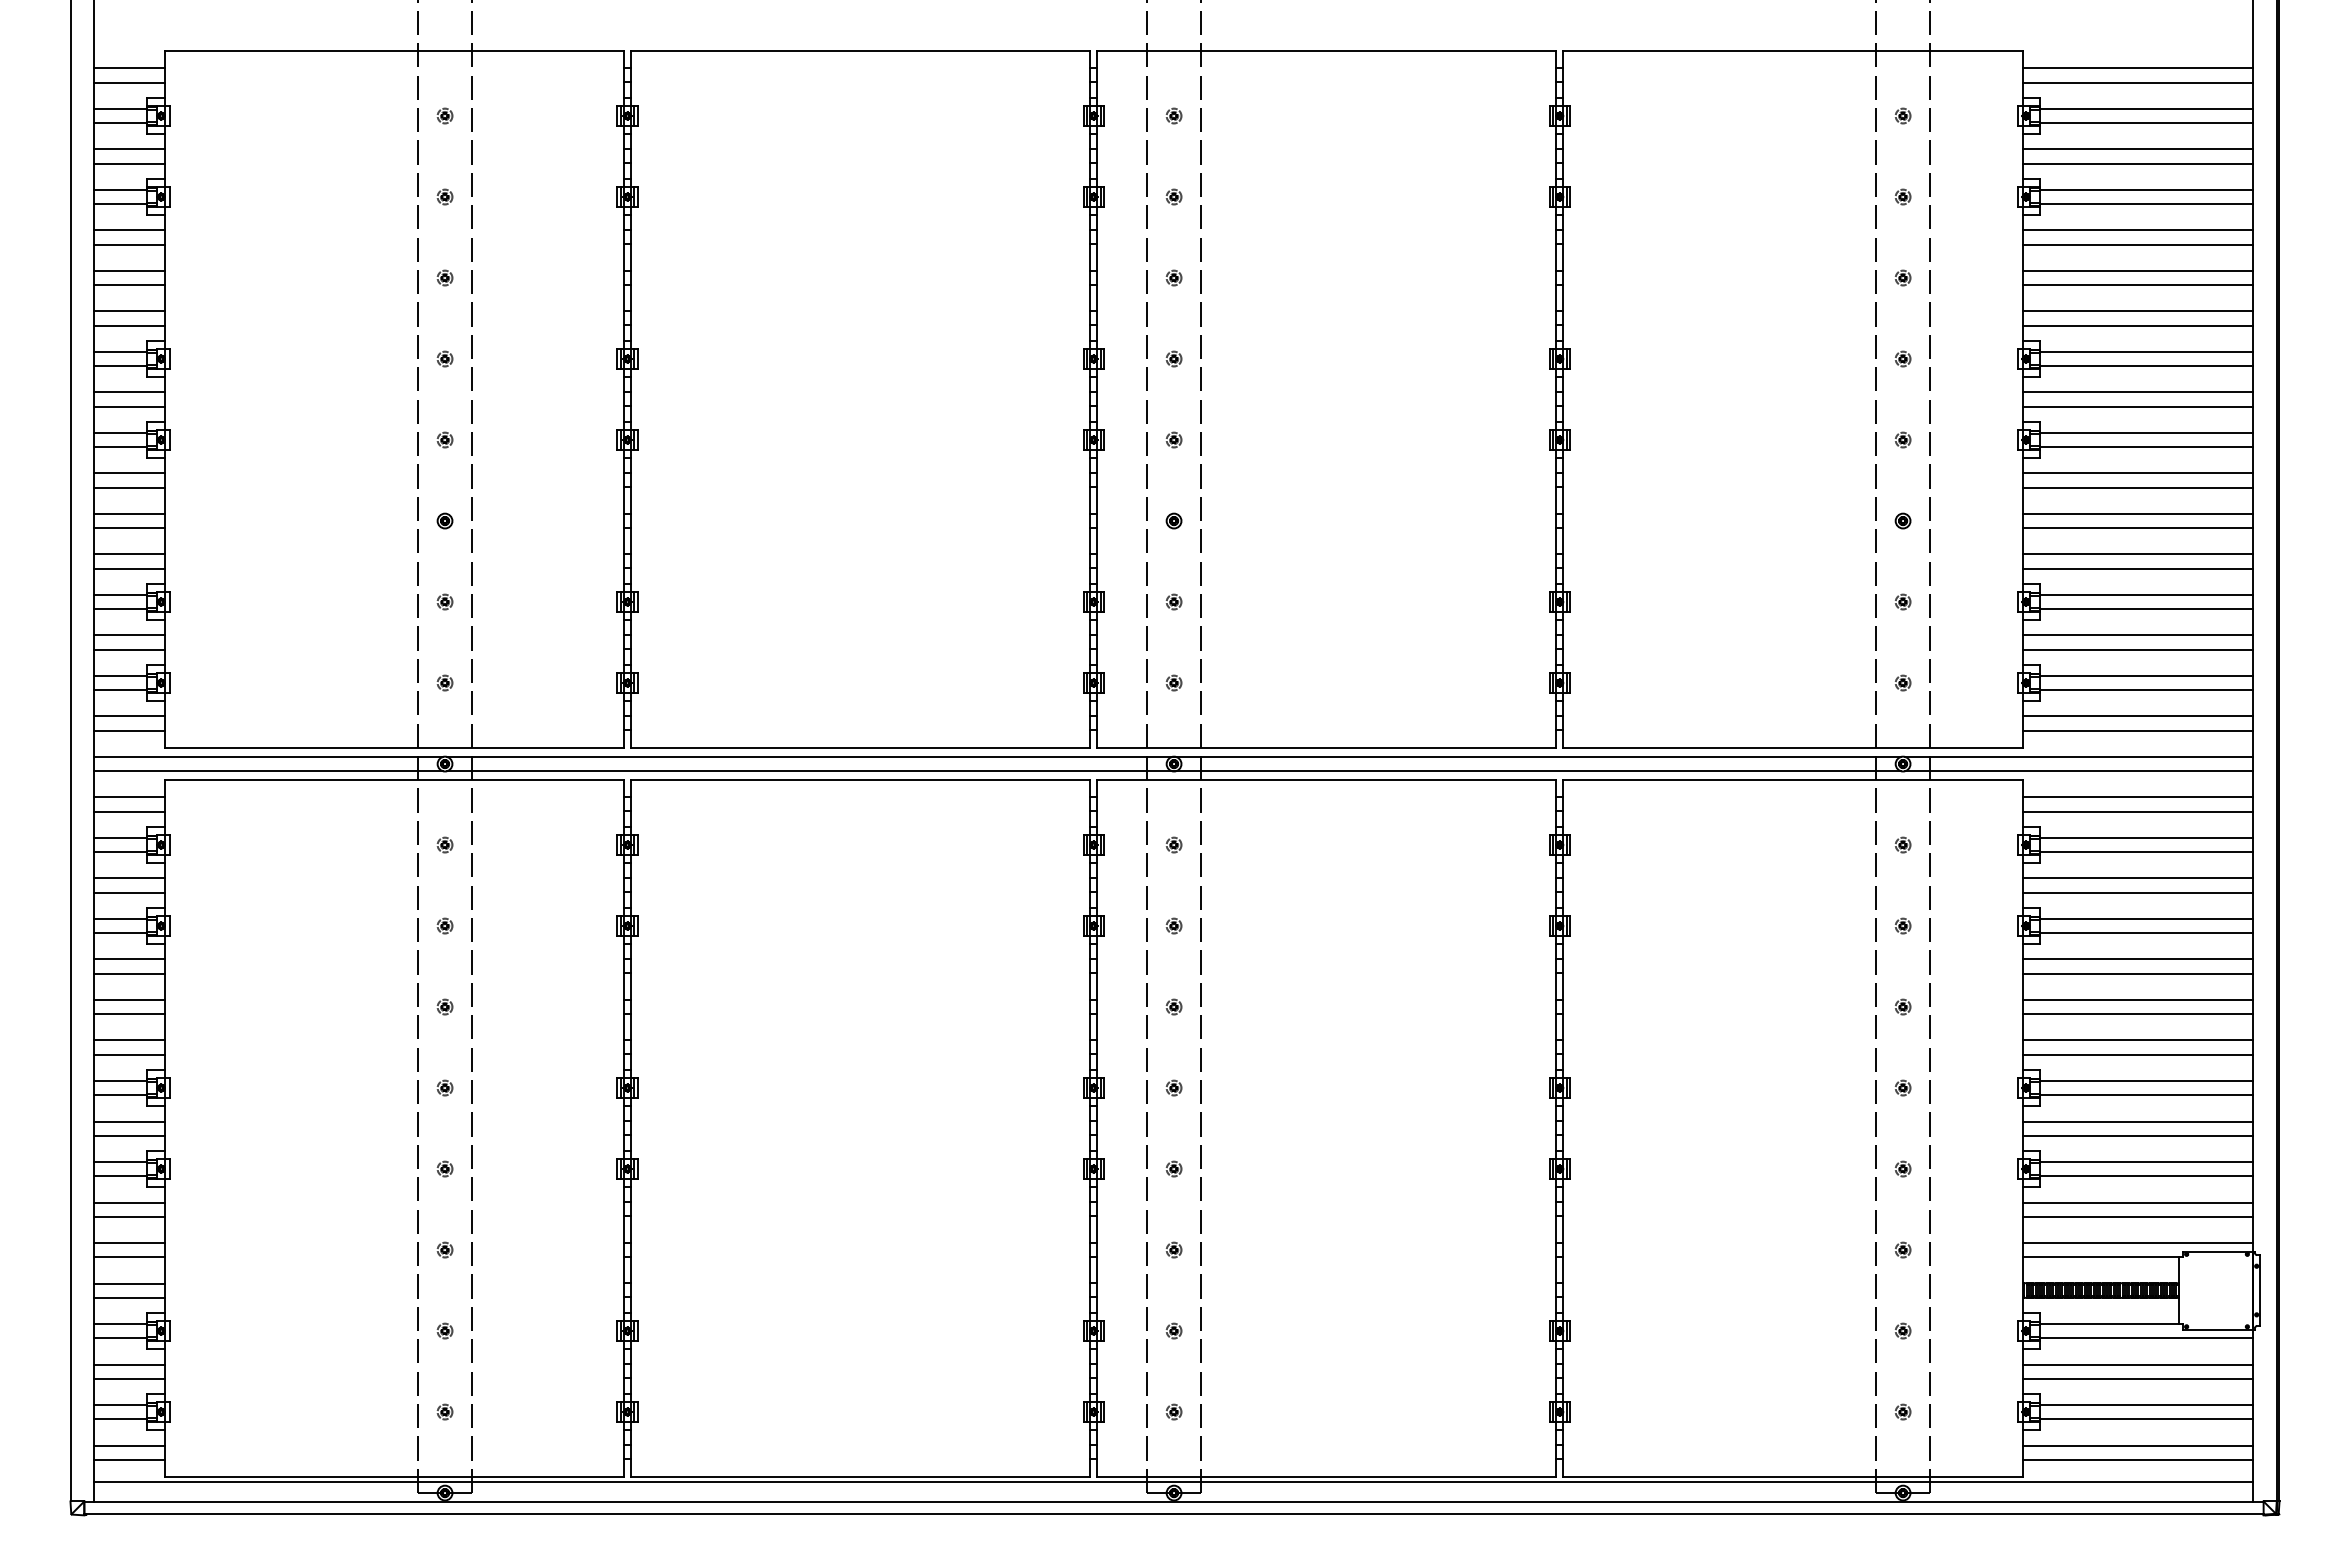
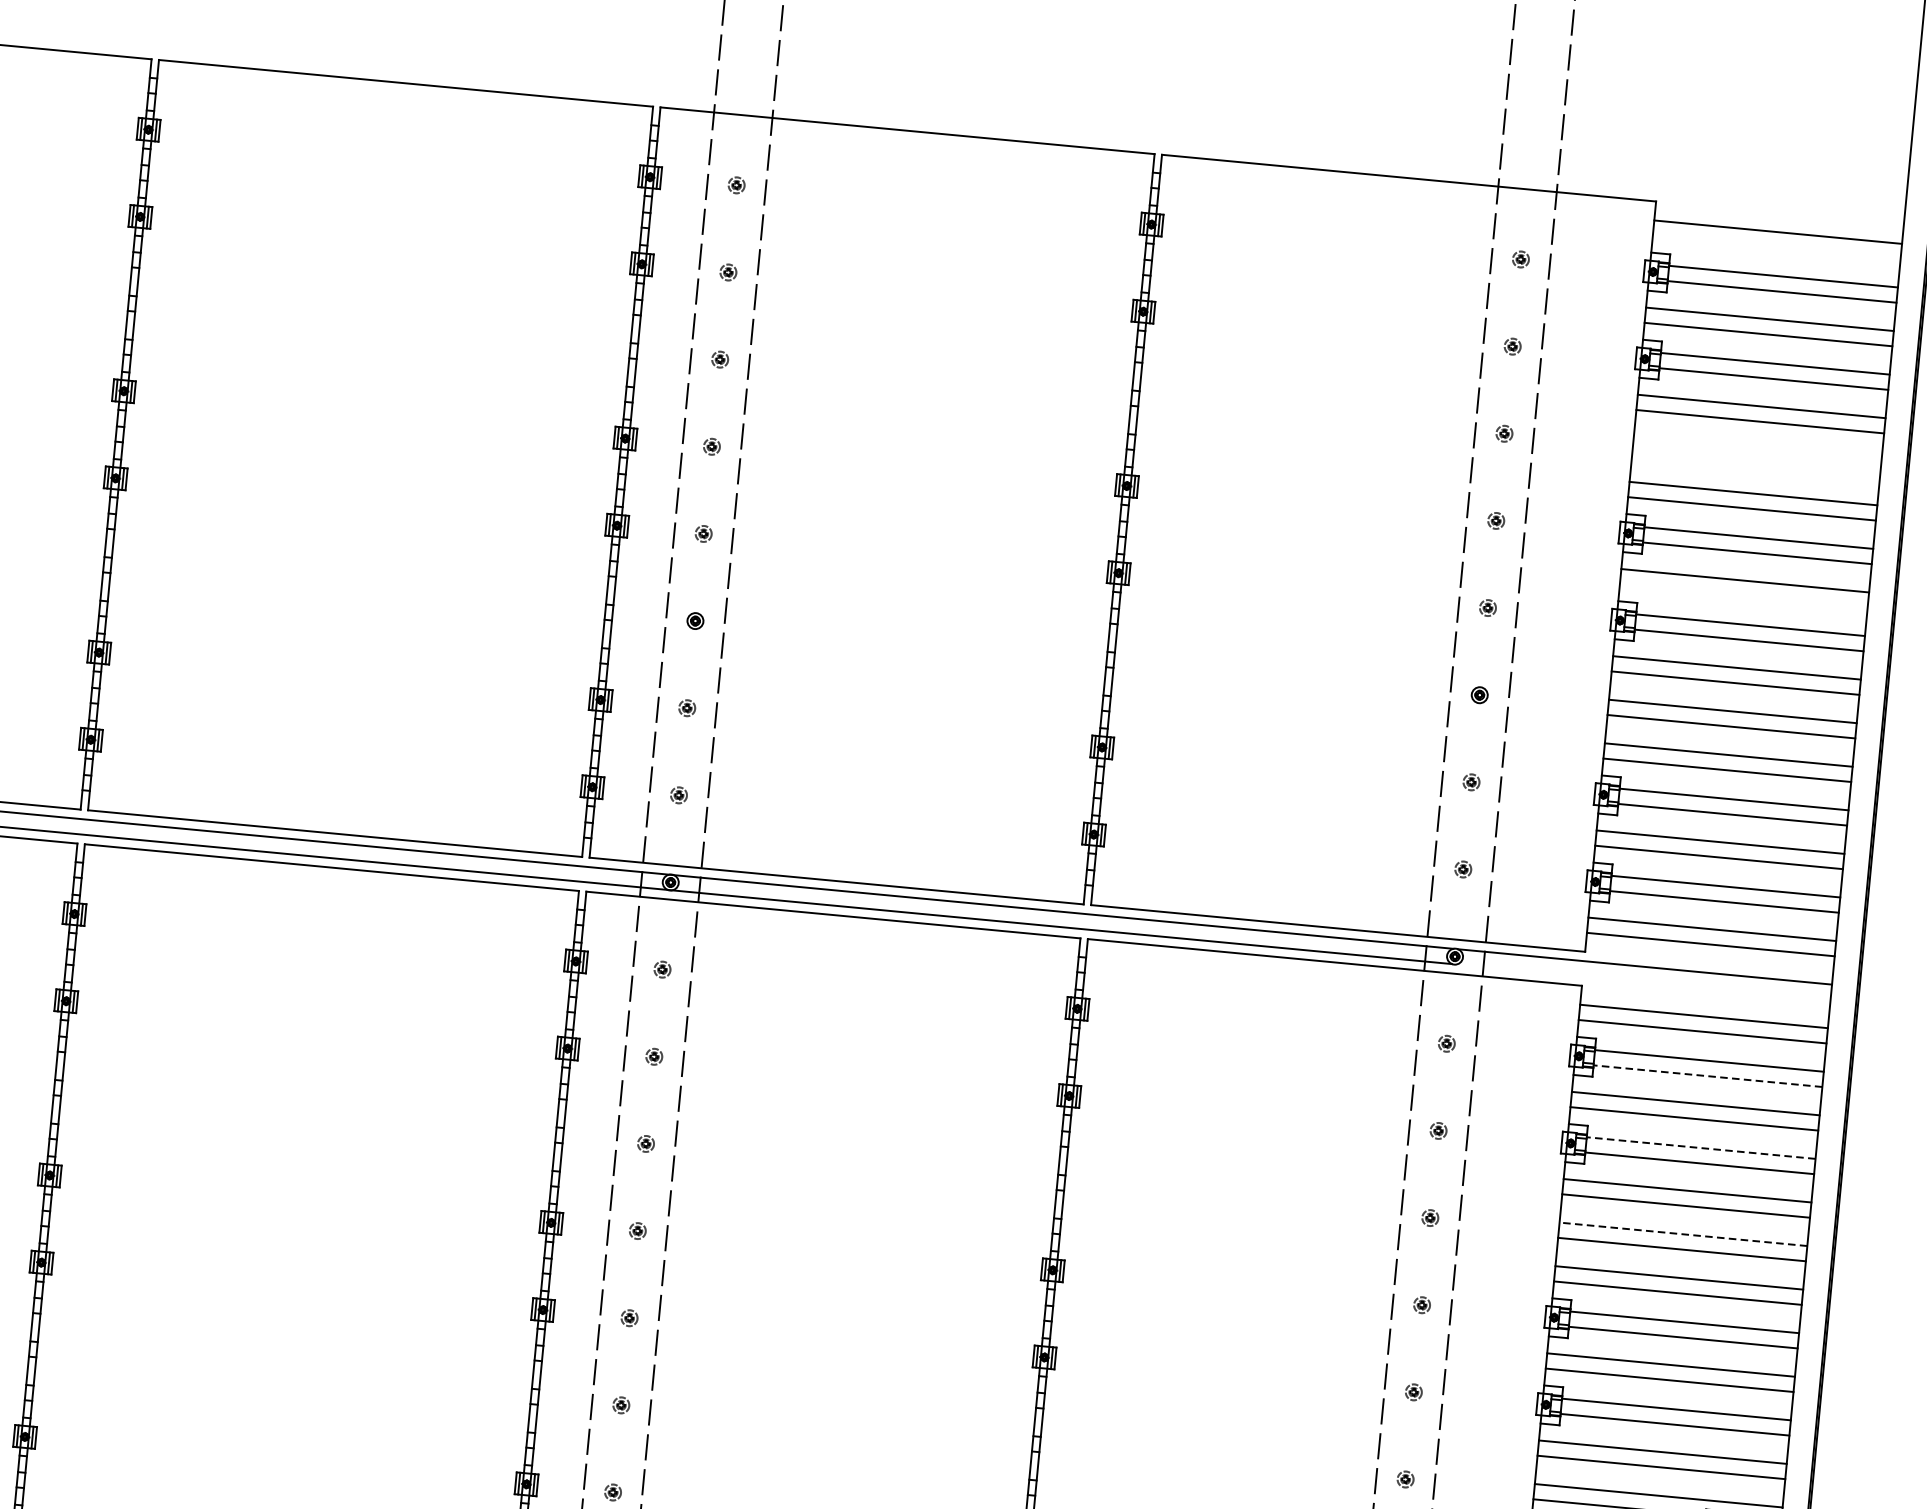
line: (2137, 82) -> (1776, 247), removed
line: (2137, 270) -> (1757, 449), removed
line: (2137, 285) -> (1755, 465), removed
line: (2137, 406) -> (1743, 595), removed
line: (2078, 771) -> (1642, 982), removed
line: (2146, 852) -> (1707, 1076), solid -> dashed
line: (2146, 918) -> (1701, 1147), solid -> dashed
line: (2137, 1000) -> (1683, 1234), solid -> dashed

